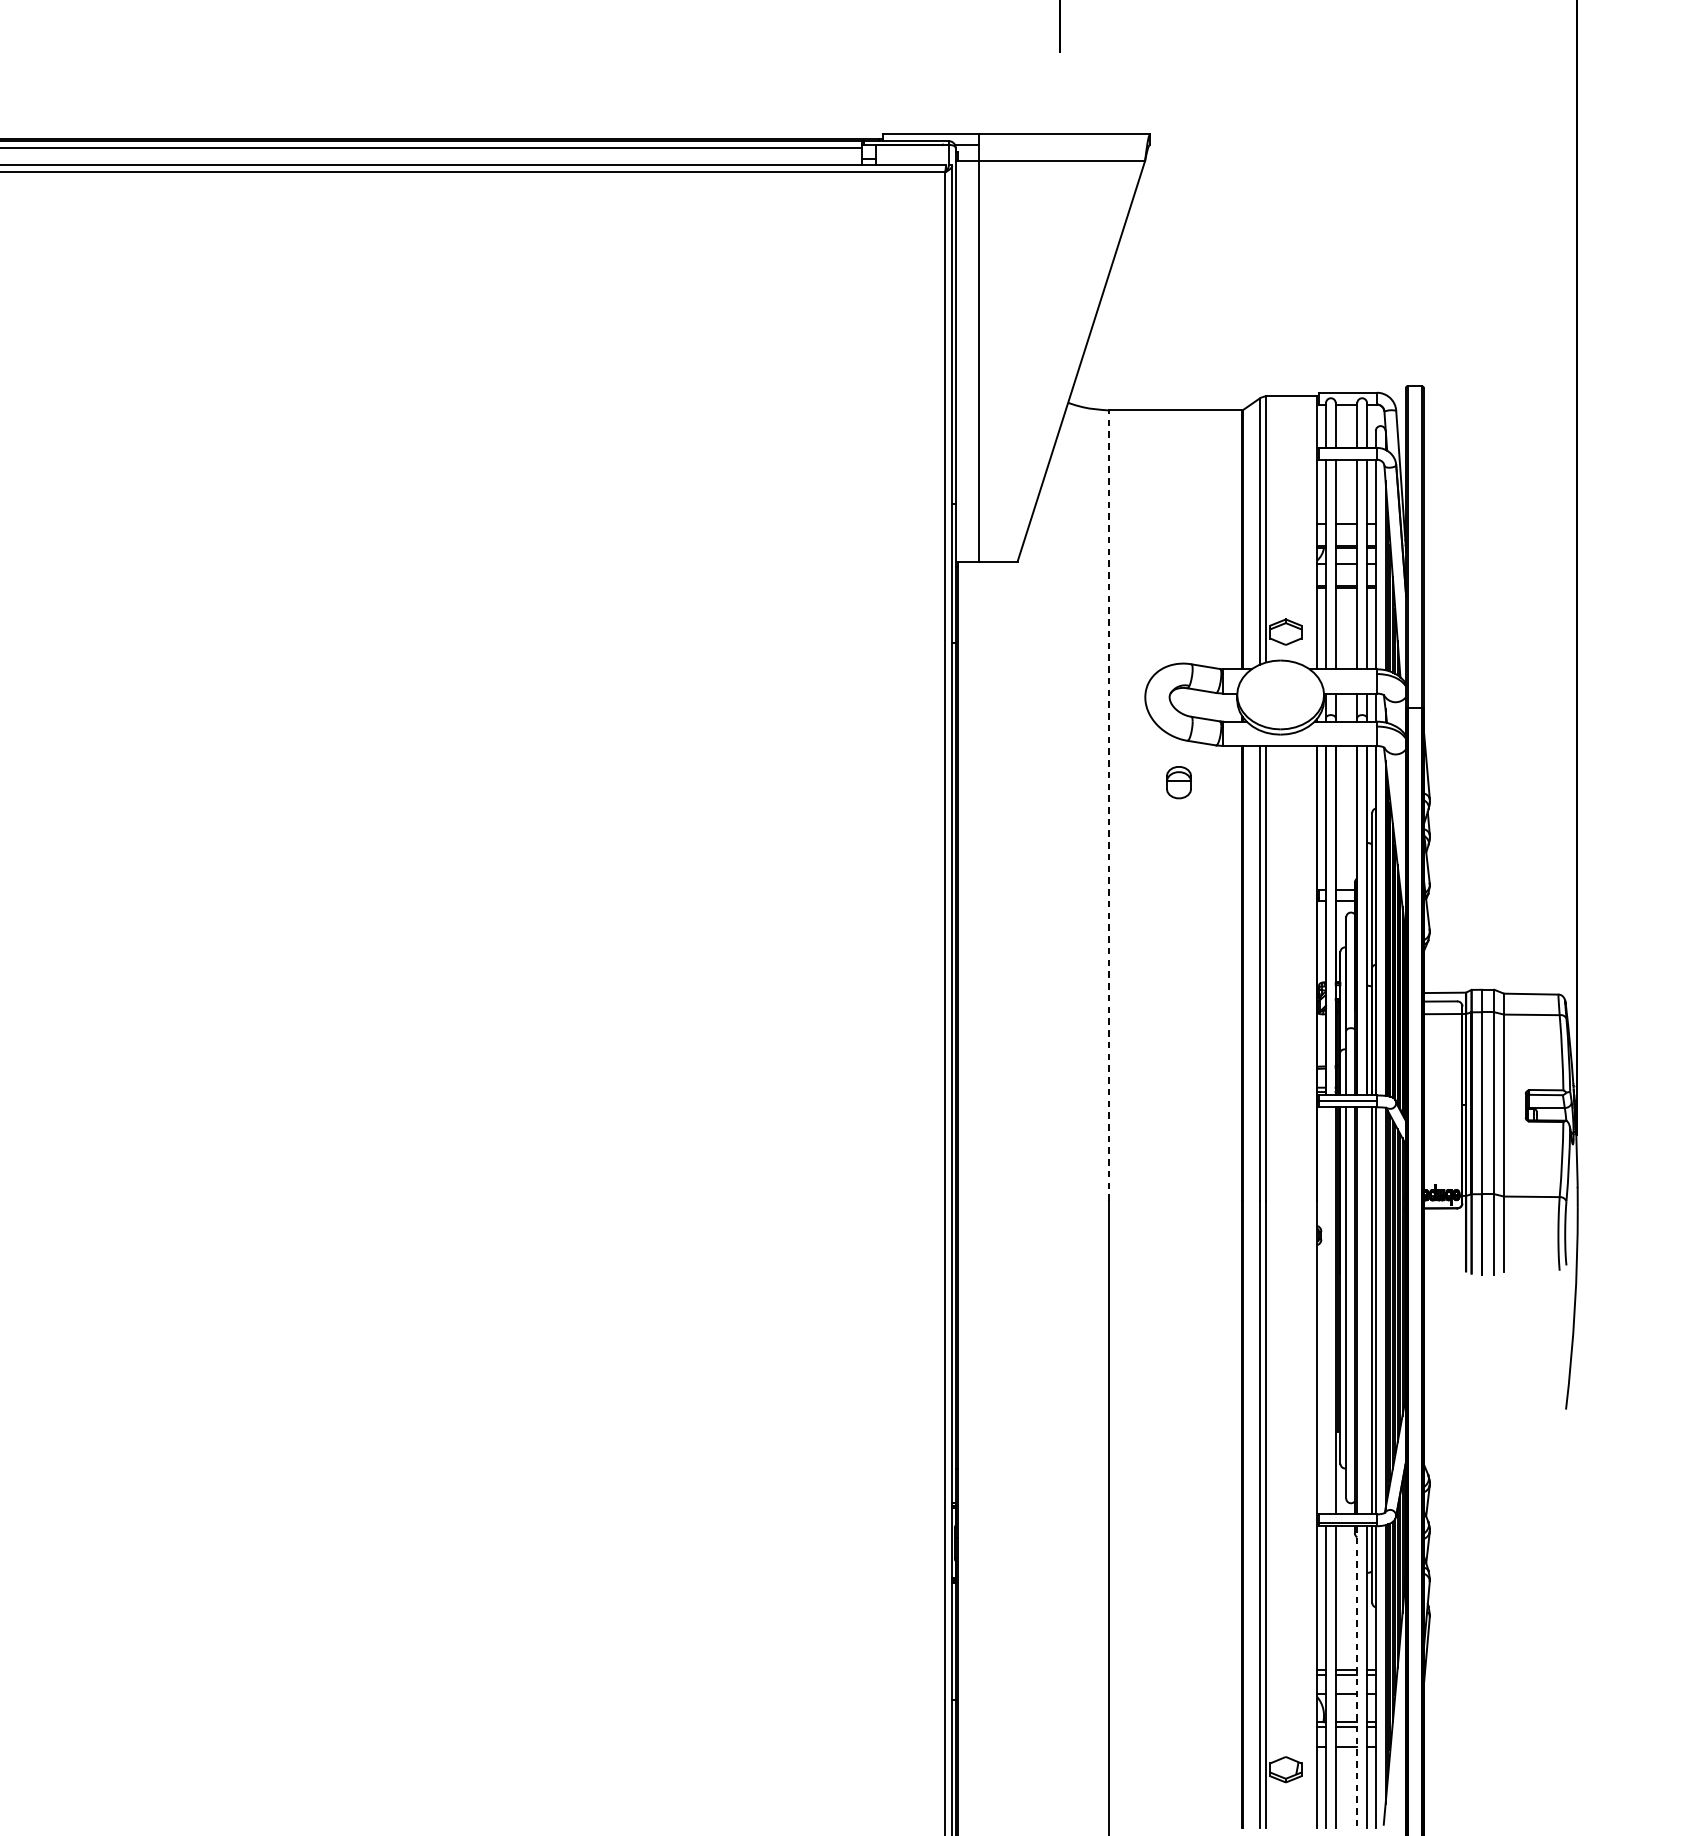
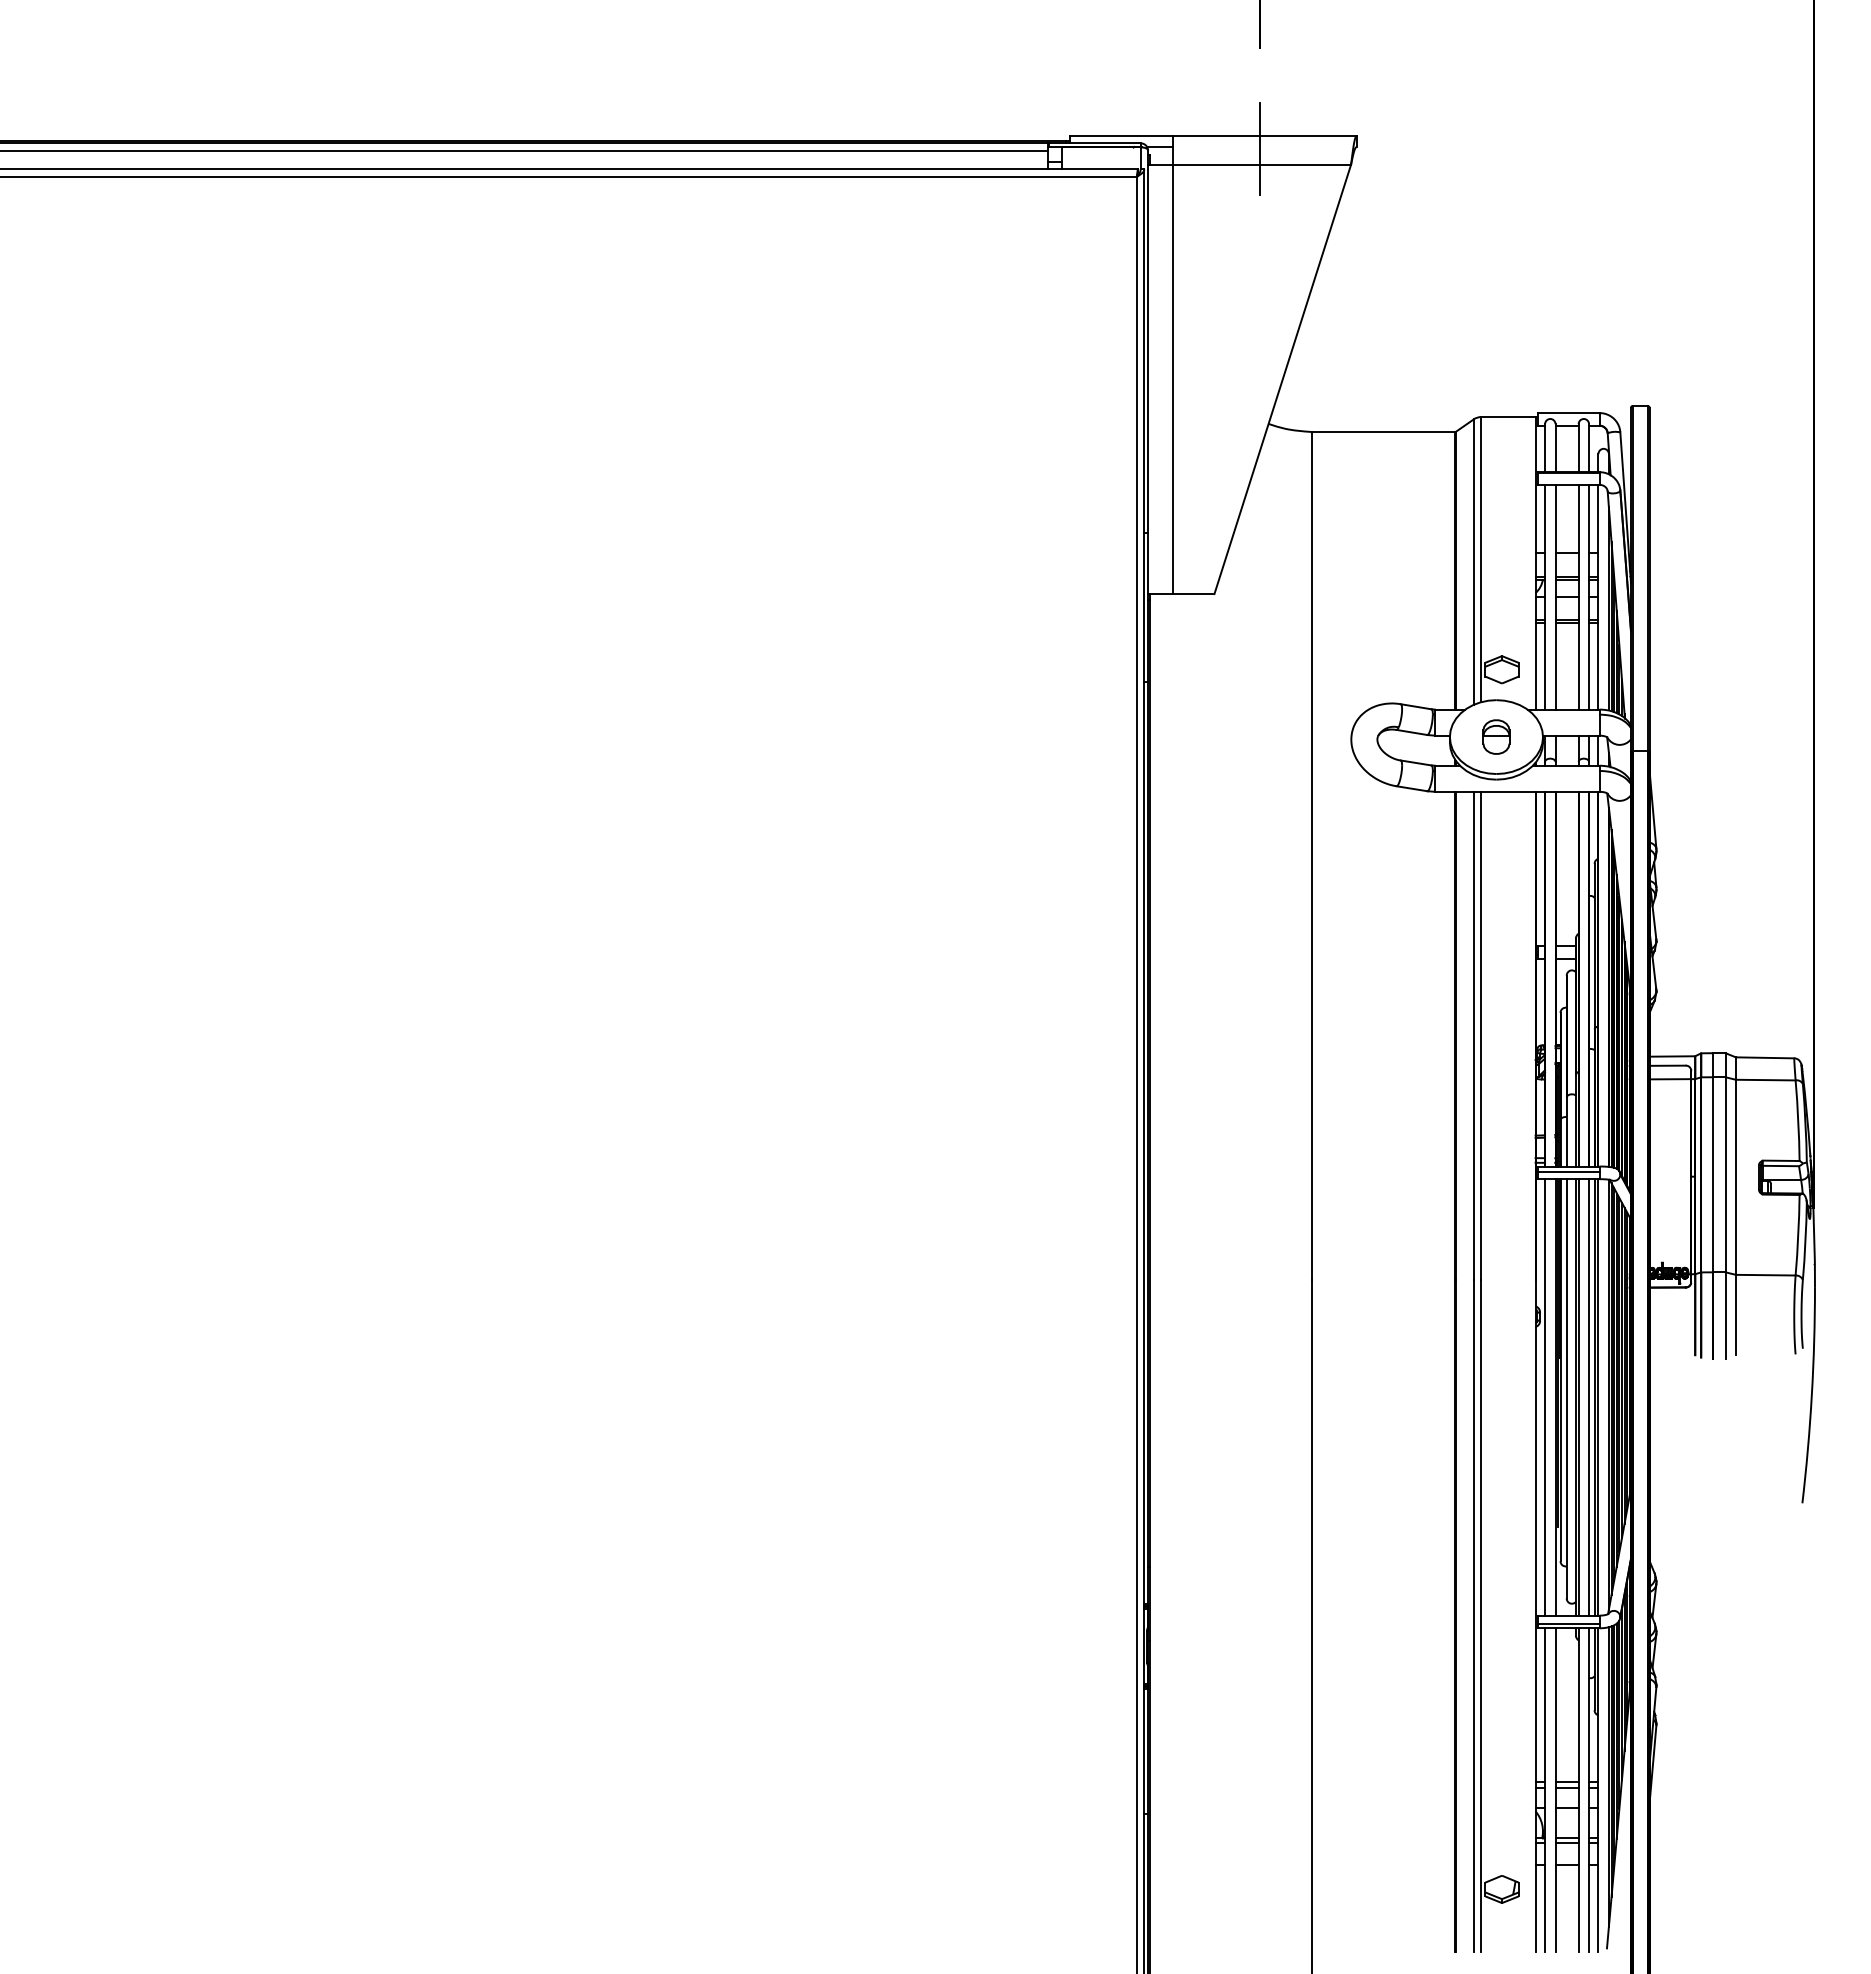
line: (1059, 145) -> (1259, 148), added
part: (1179, 782) -> (1496, 736), moved
line: (1109, 805) -> (1312, 855), dashed -> solid
line: (1326, 1310) -> (1545, 1397), added
line: (1367, 1310) -> (1589, 1397), added
line: (1357, 1676) -> (1578, 1789), dashed -> solid

